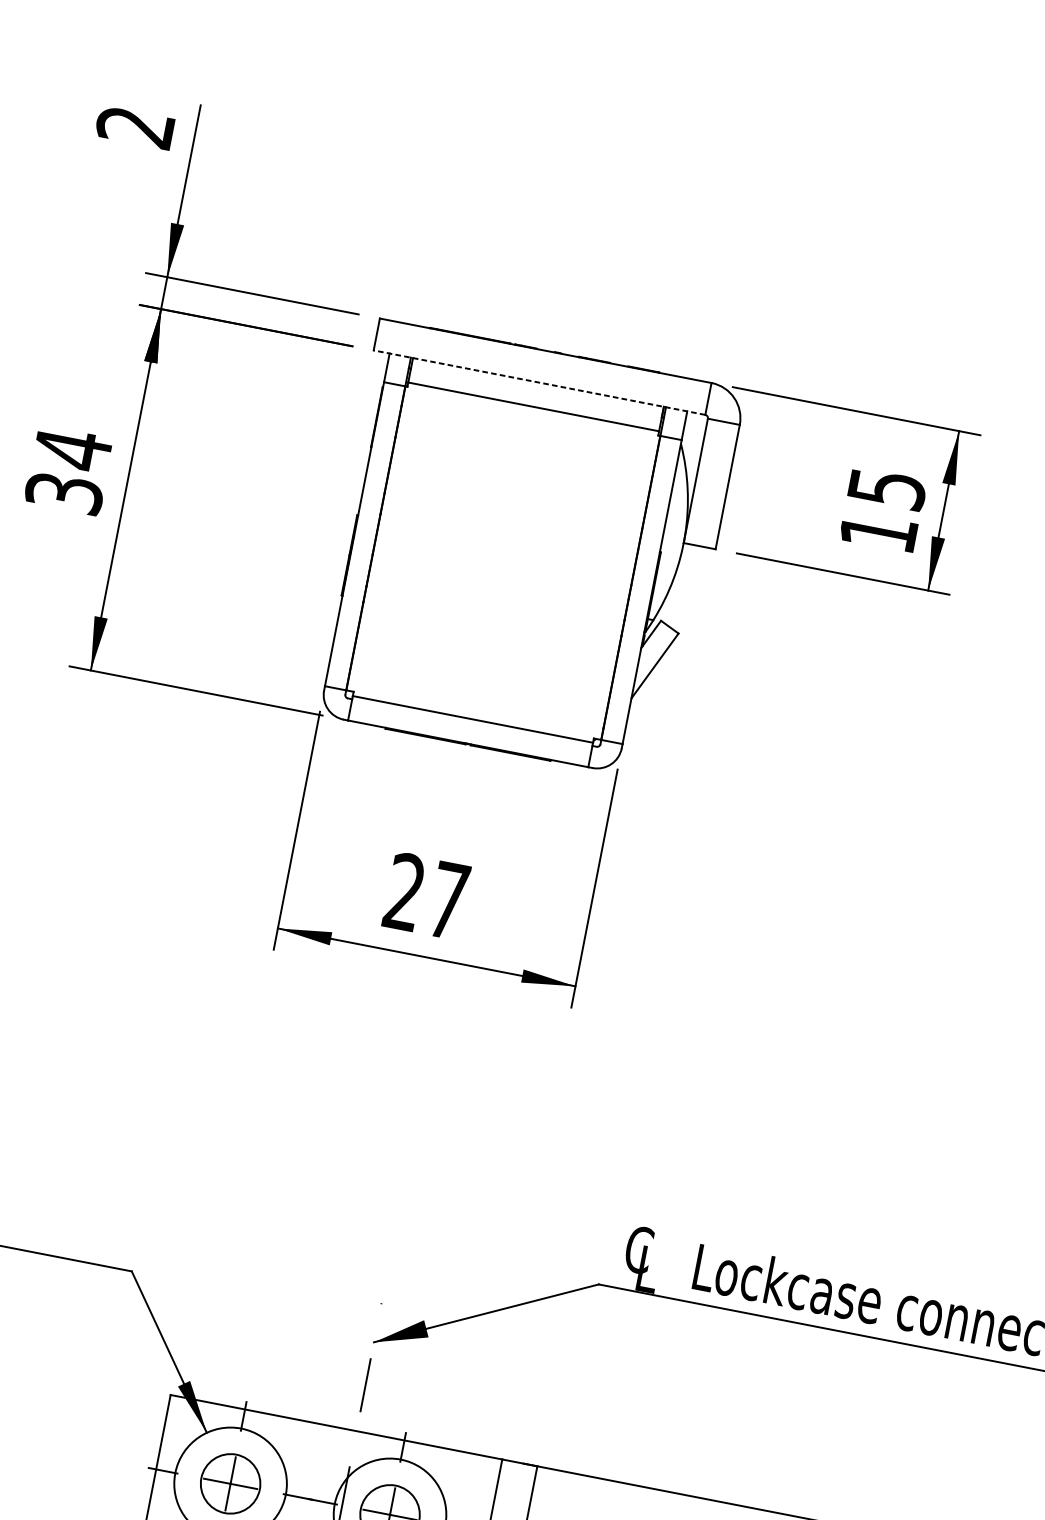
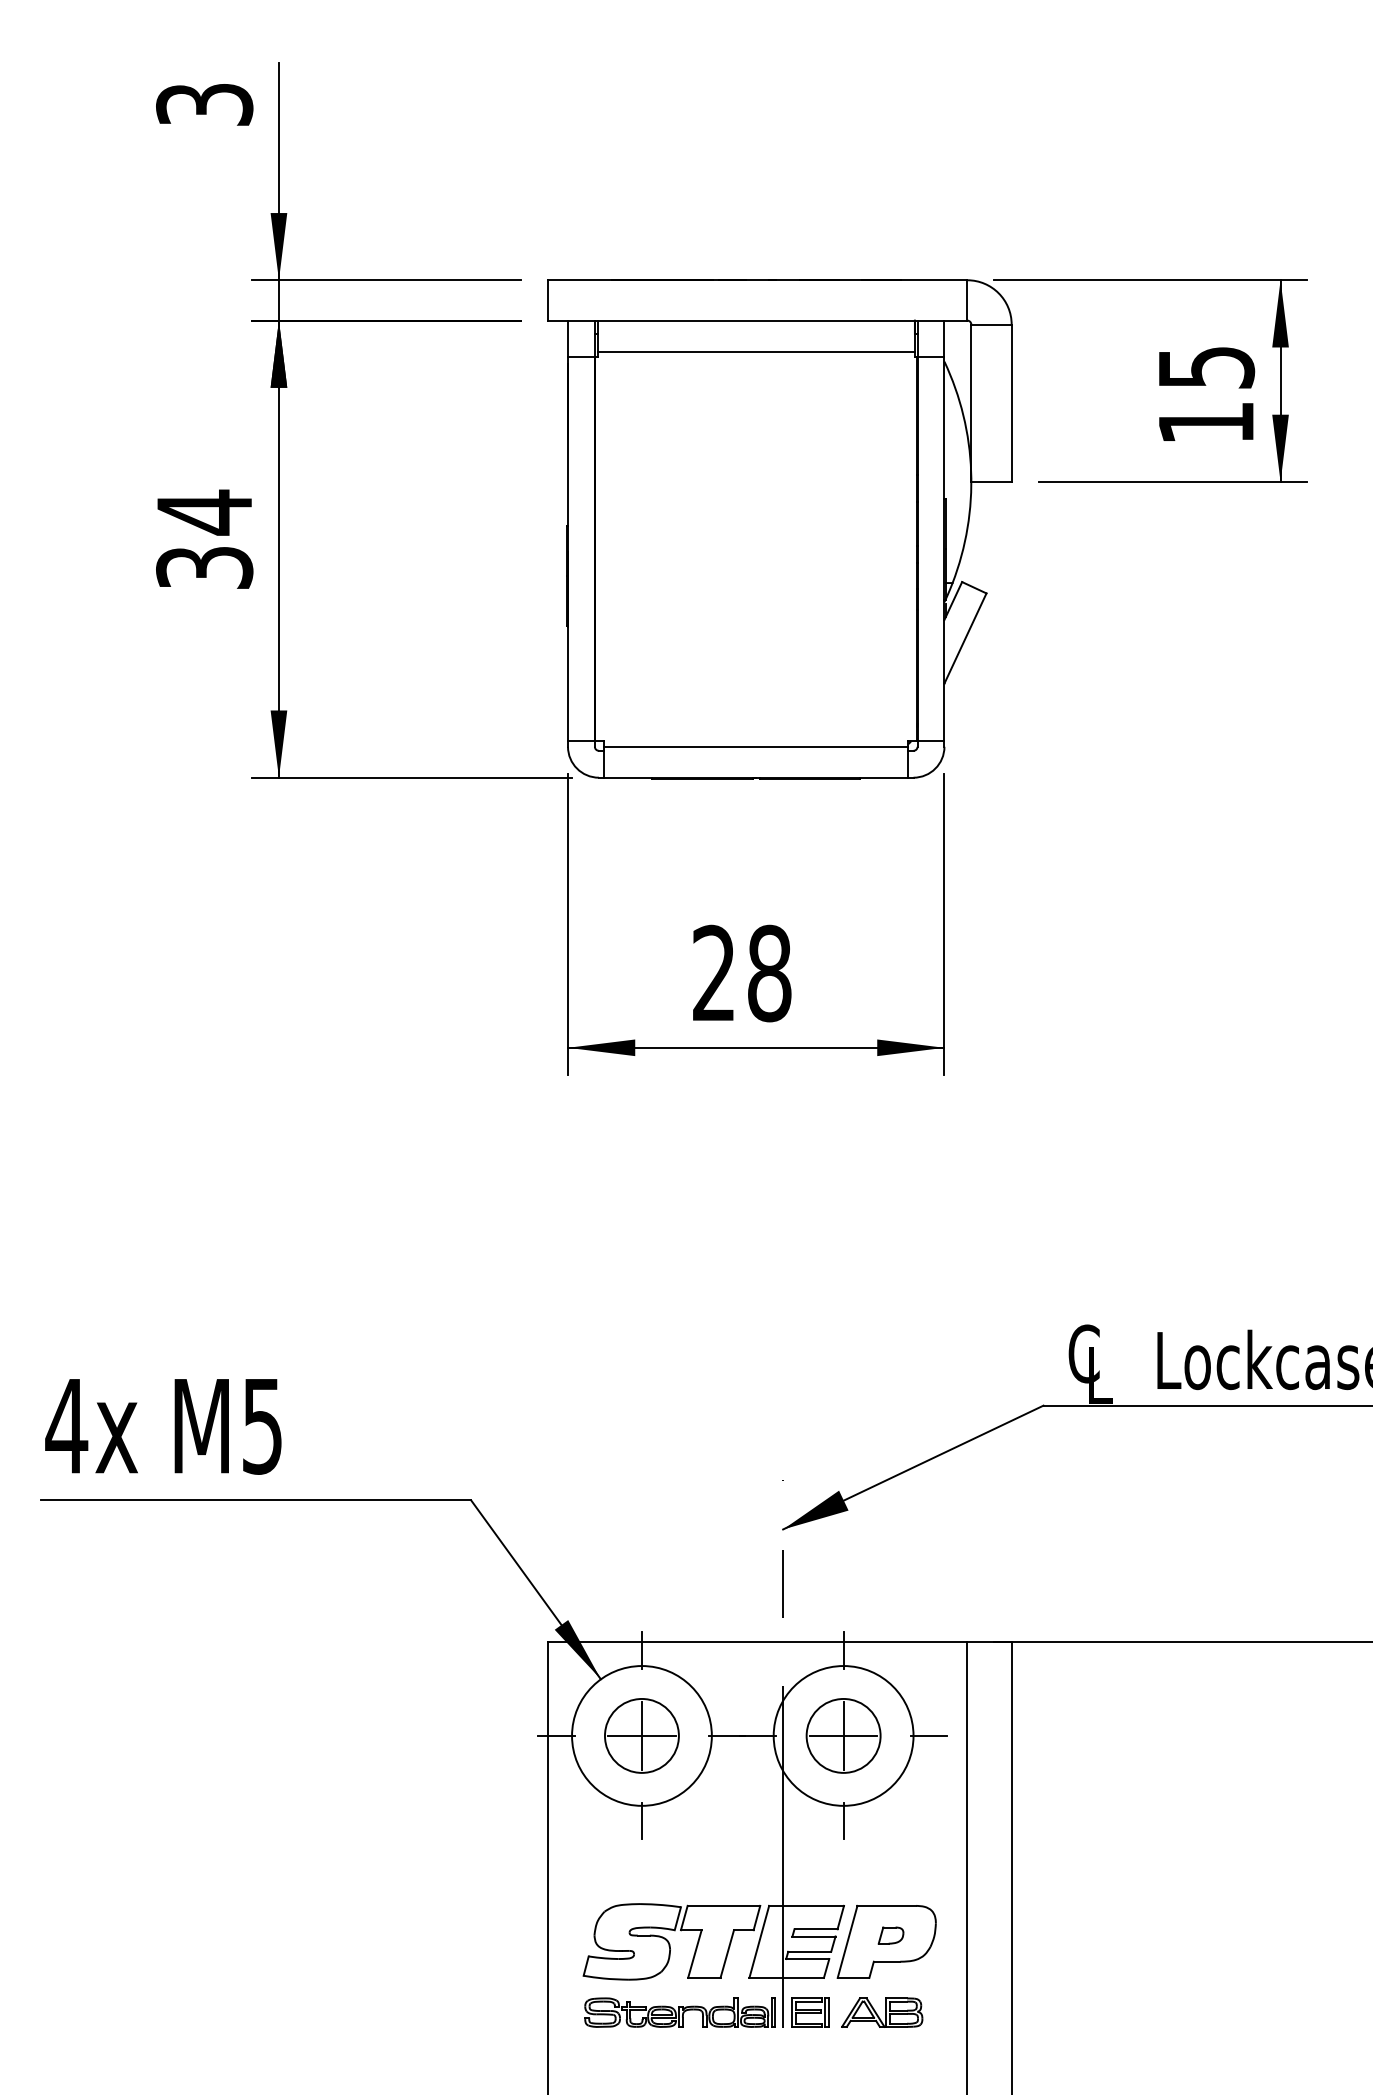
text: (135, 126) -> (204, 104), 2 -> 3
line: (539, 382) -> (757, 320), dashed -> solid
text: (448, 900) -> (769, 973), 27 -> 28

